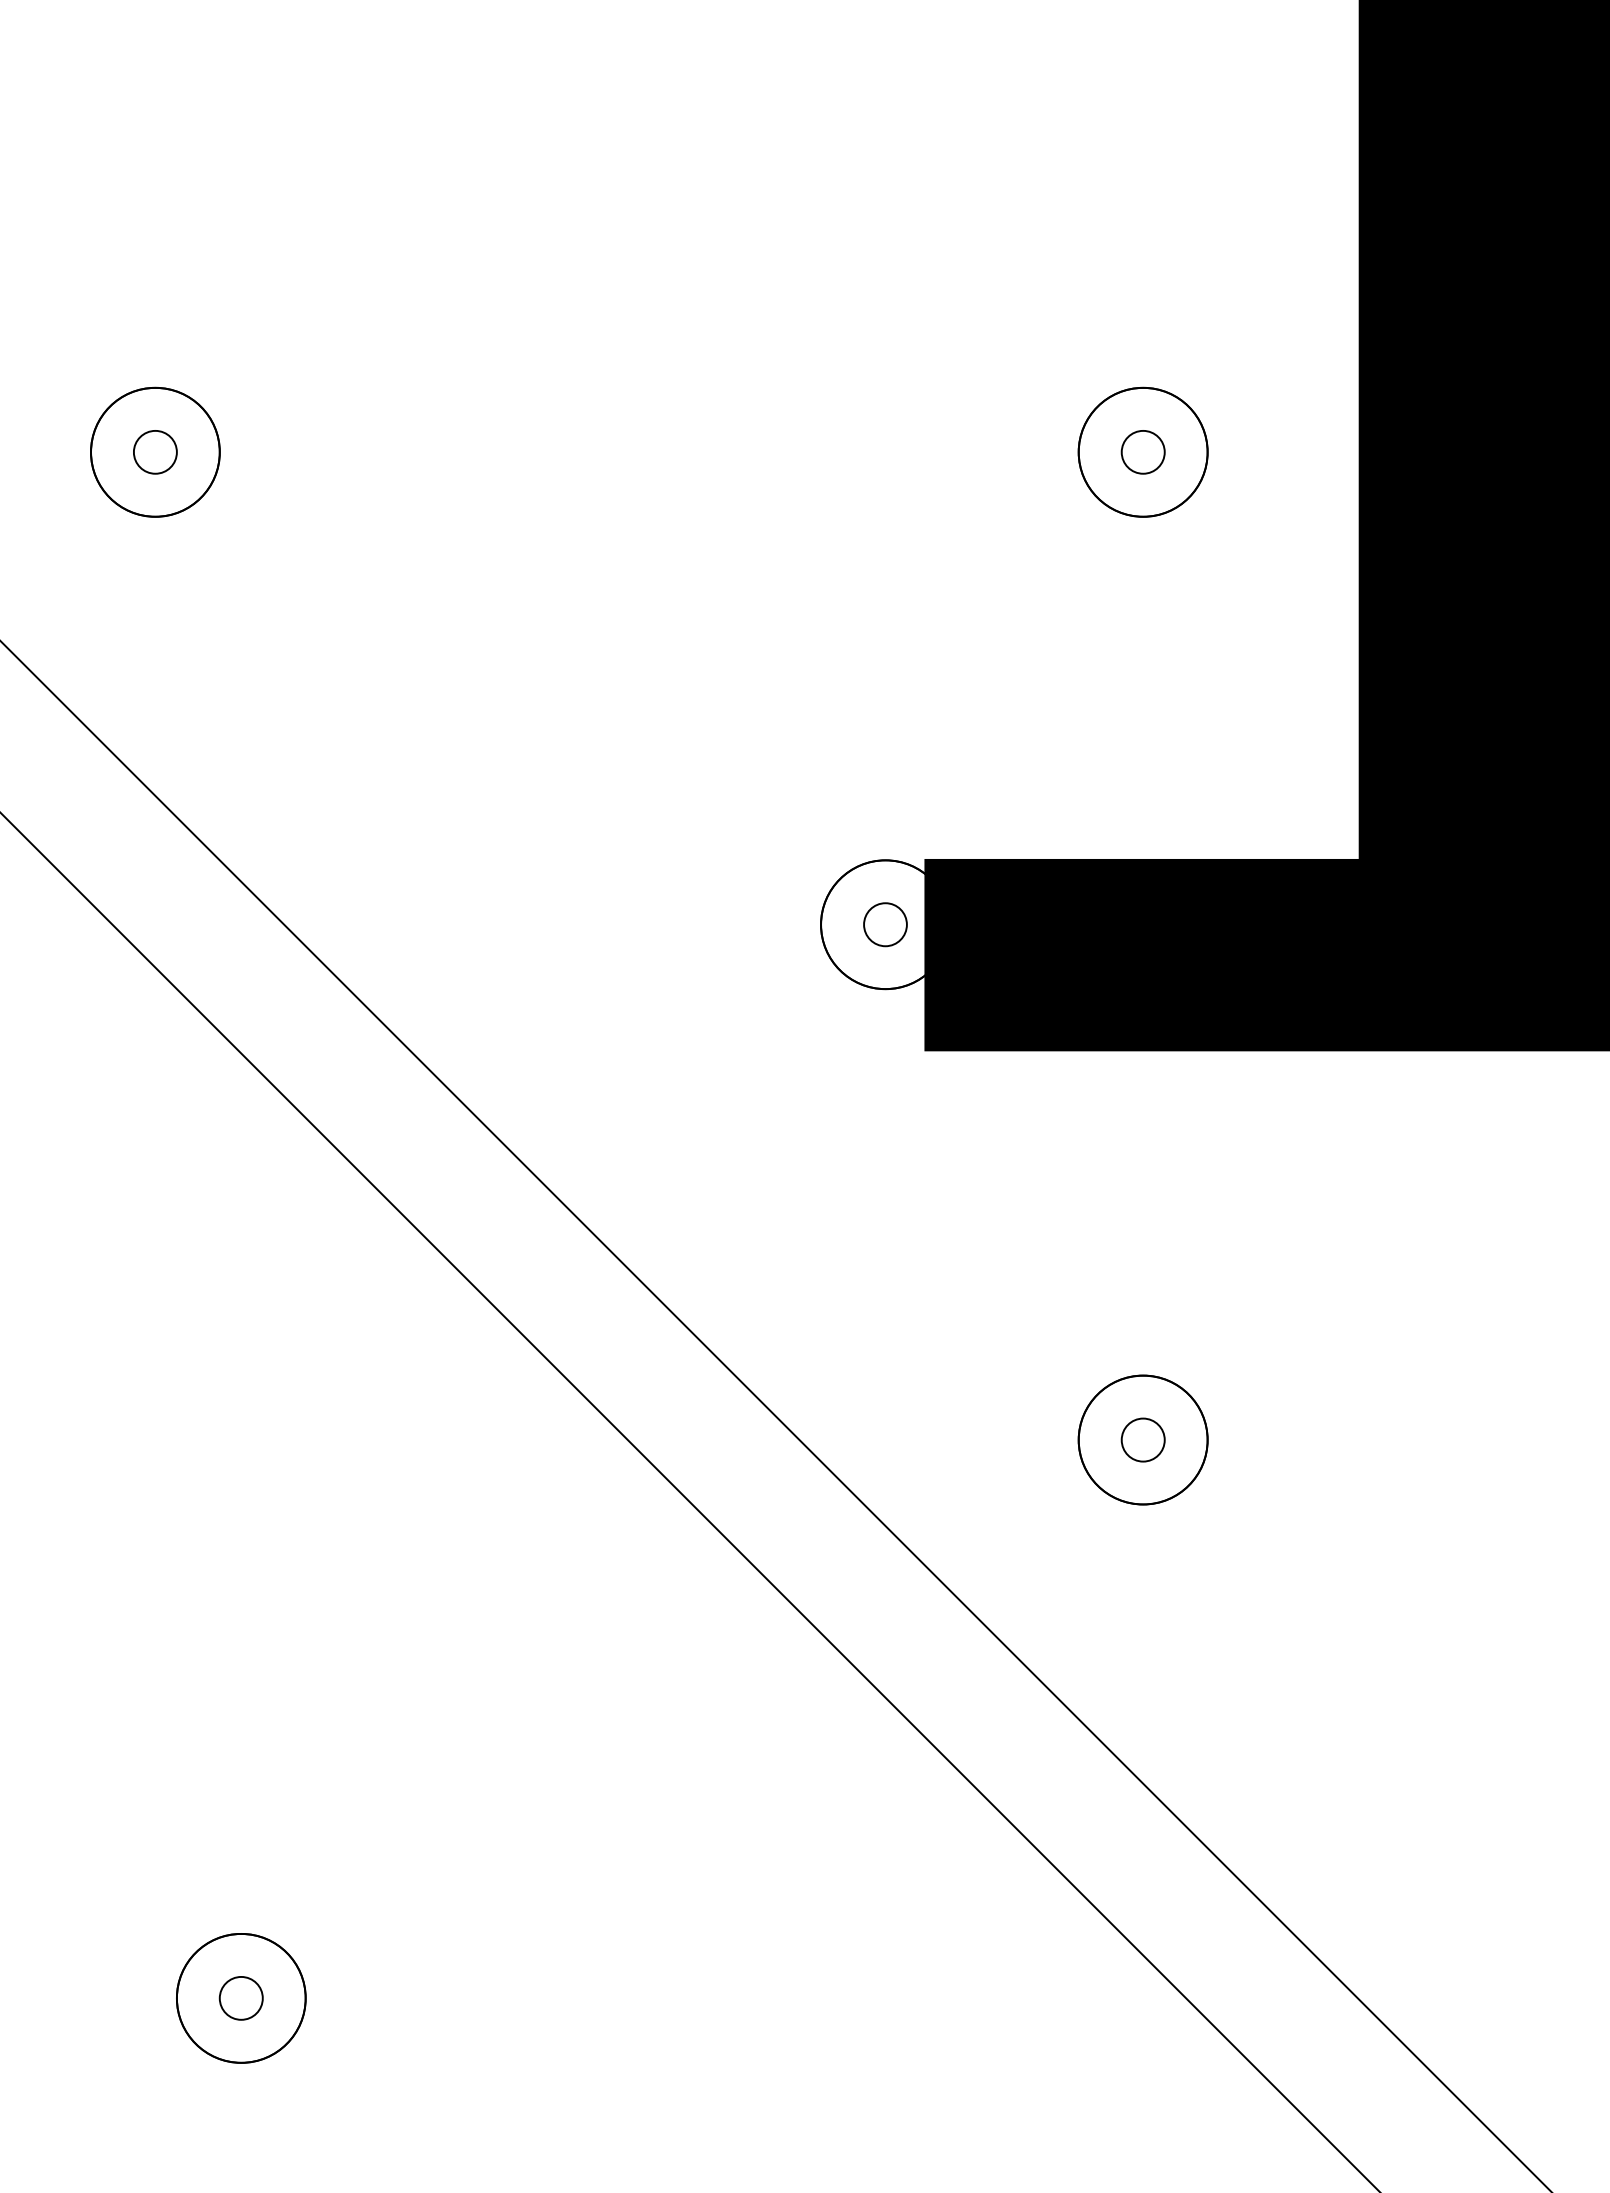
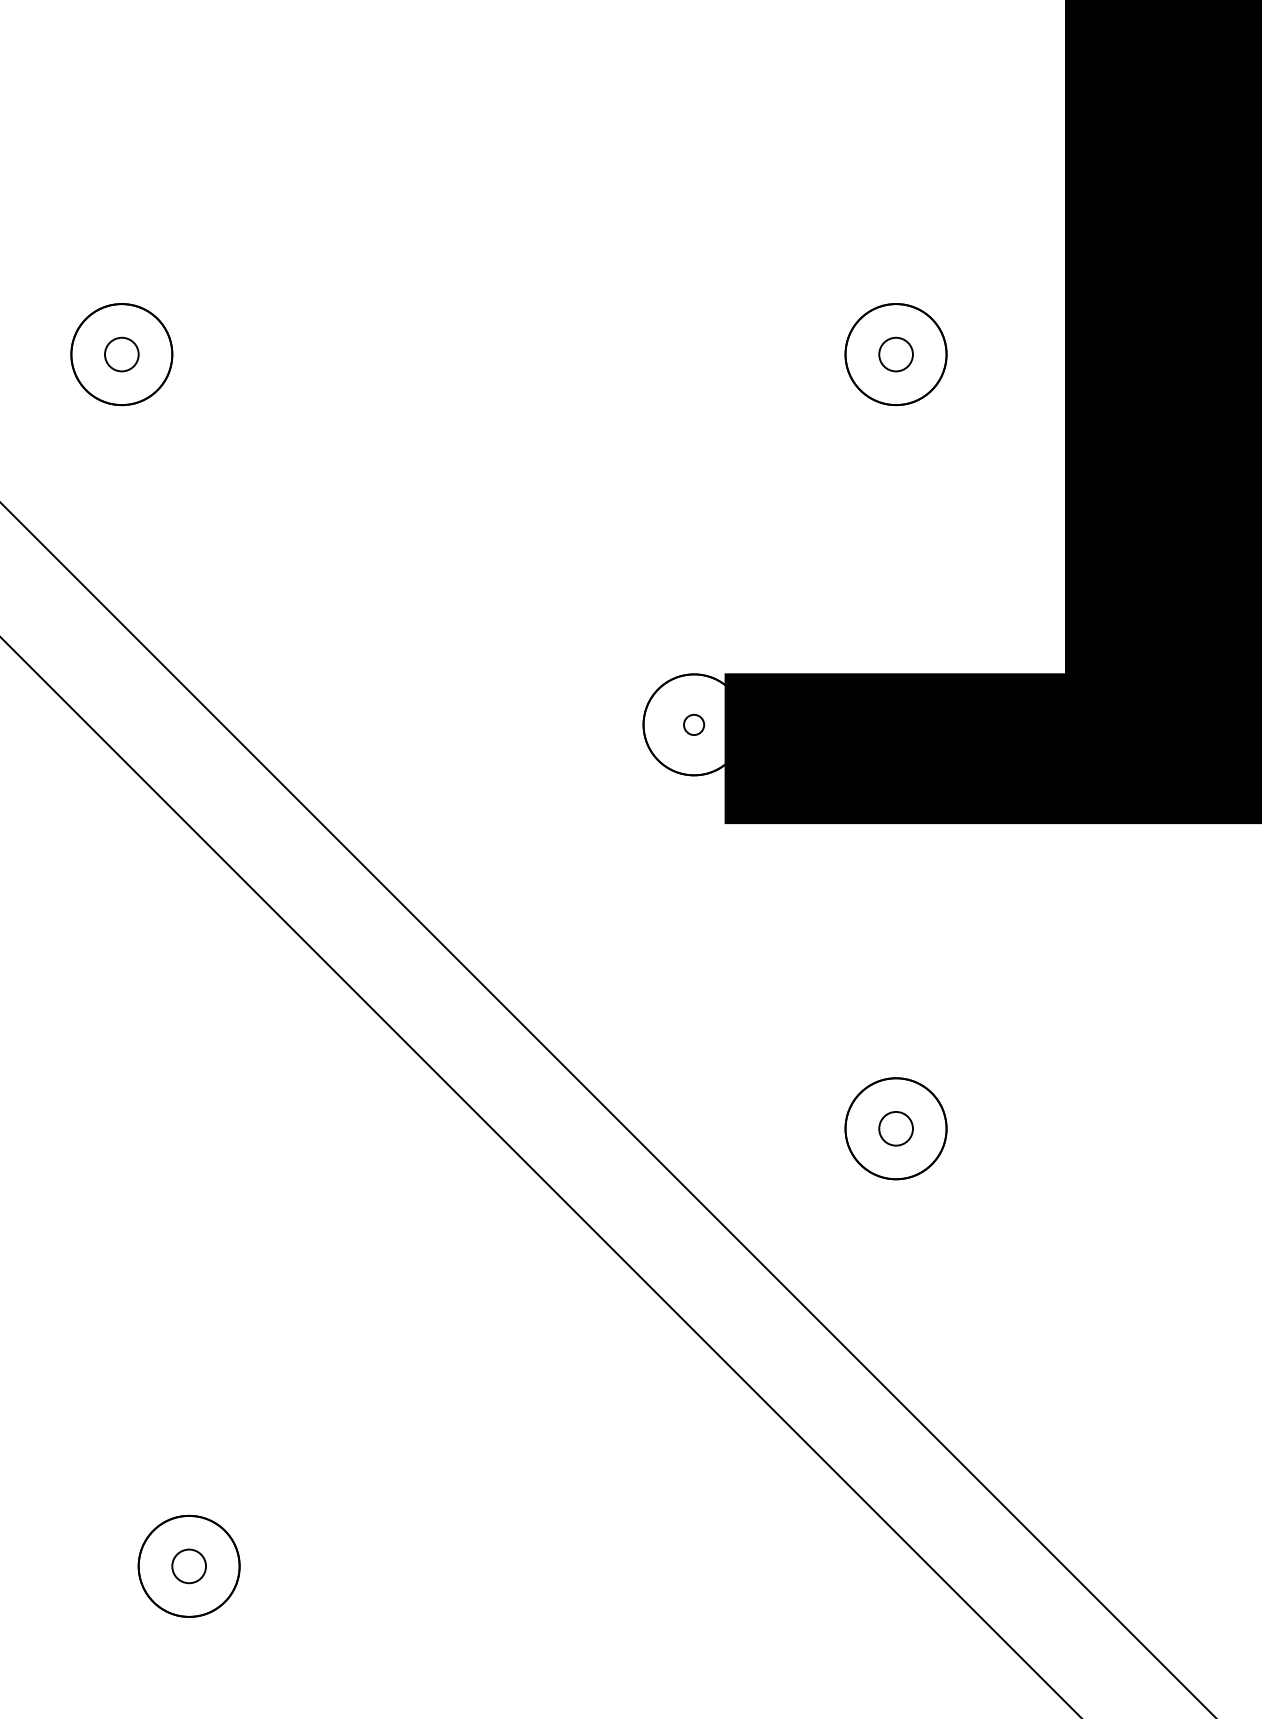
part: (885, 924) -> (694, 724), size x0.6

